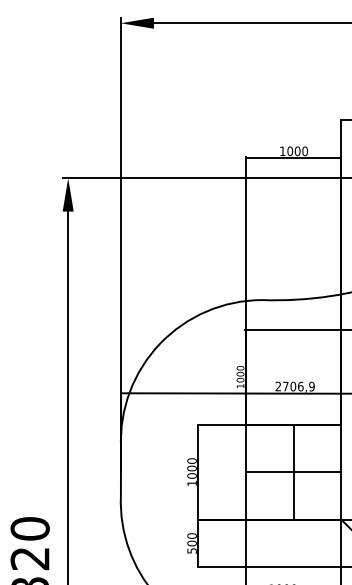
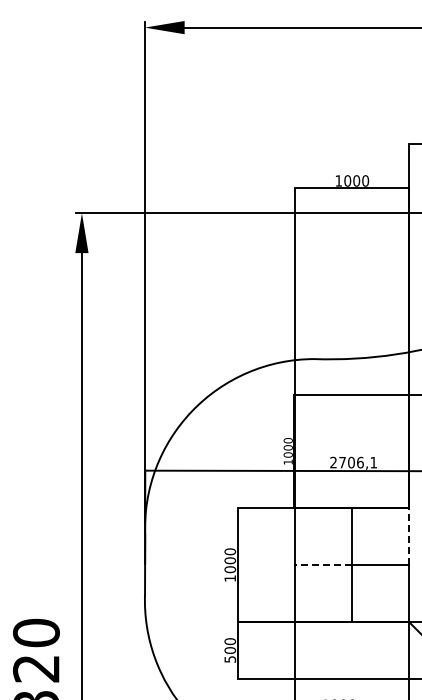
text: (311, 386) -> (373, 462), 2706,9 -> 2706,1
line: (341, 448) -> (409, 536), solid -> dashed
line: (269, 472) -> (323, 565), solid -> dashed

